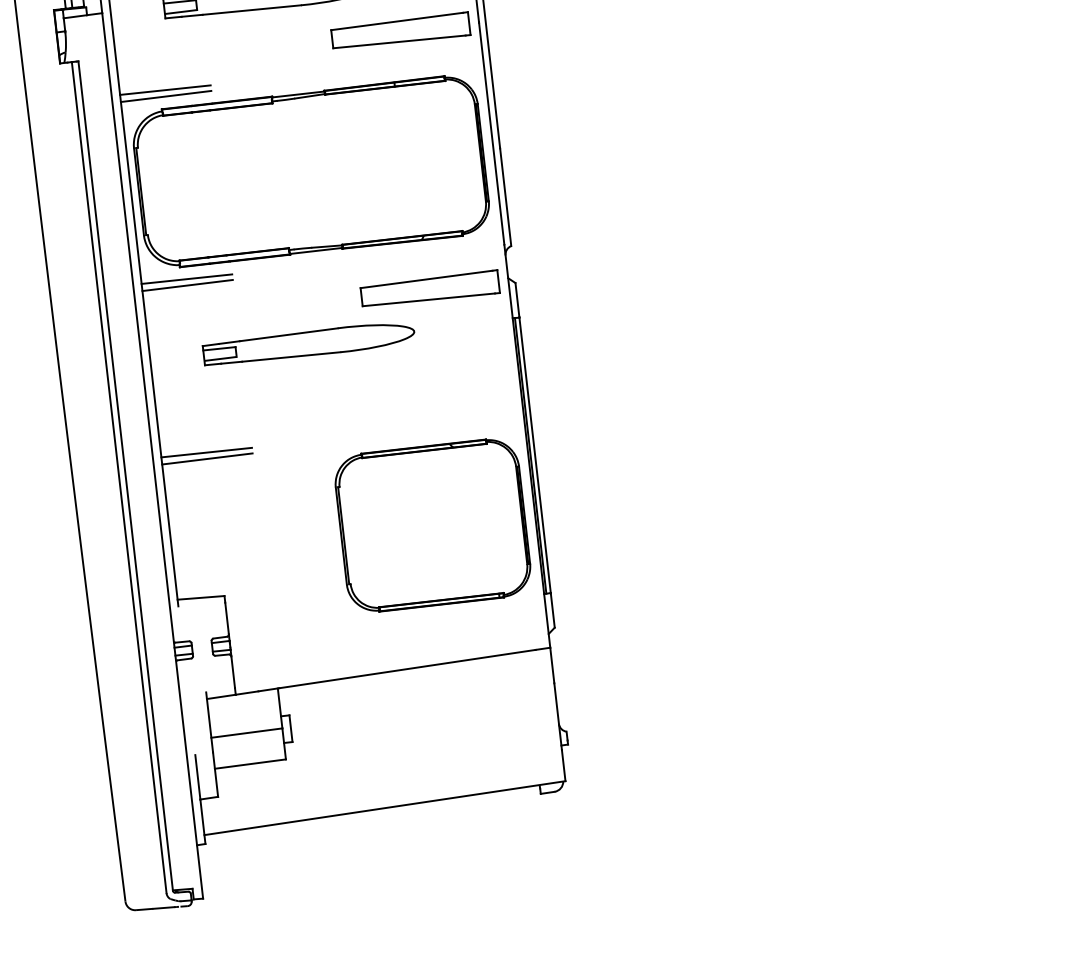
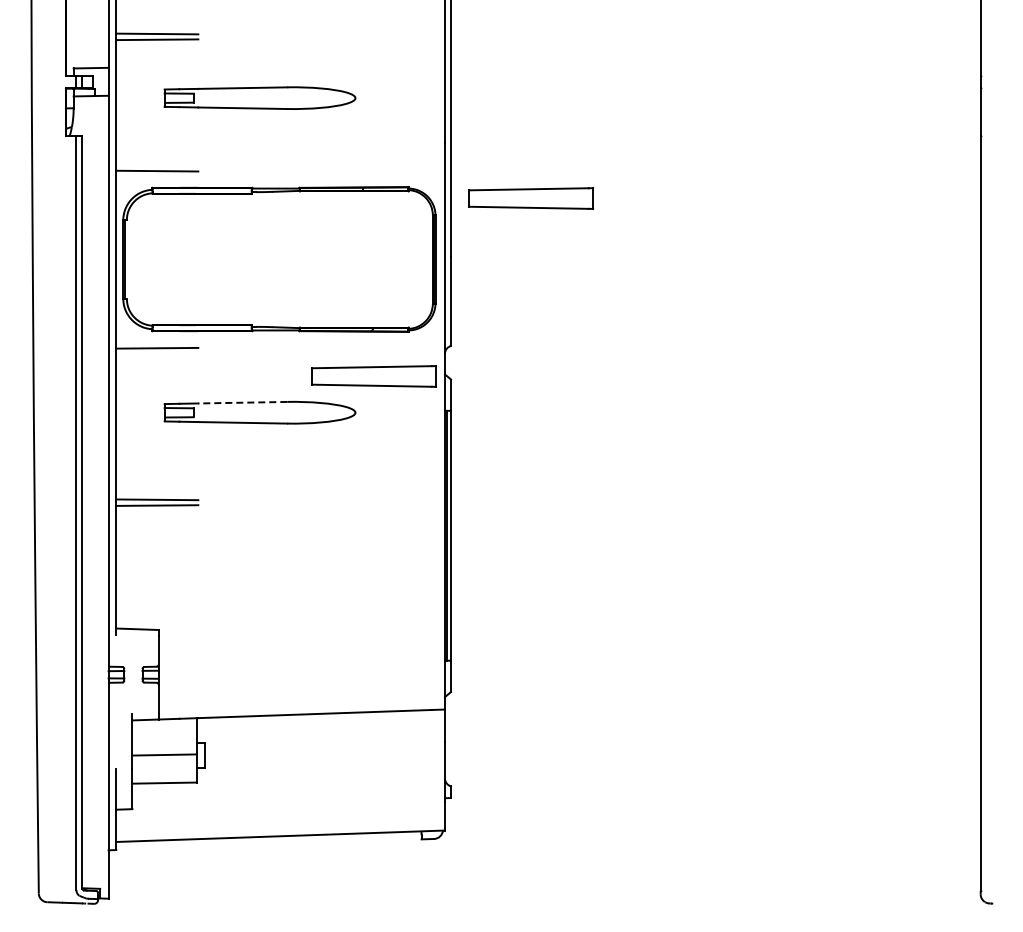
part: (400, 31) -> (530, 198), moved
line: (166, 96) -> (157, 176), removed
line: (187, 279) -> (157, 342), removed
line: (288, 334) -> (242, 402), solid -> dashed
part: (432, 524) -> (352, 587), removed

